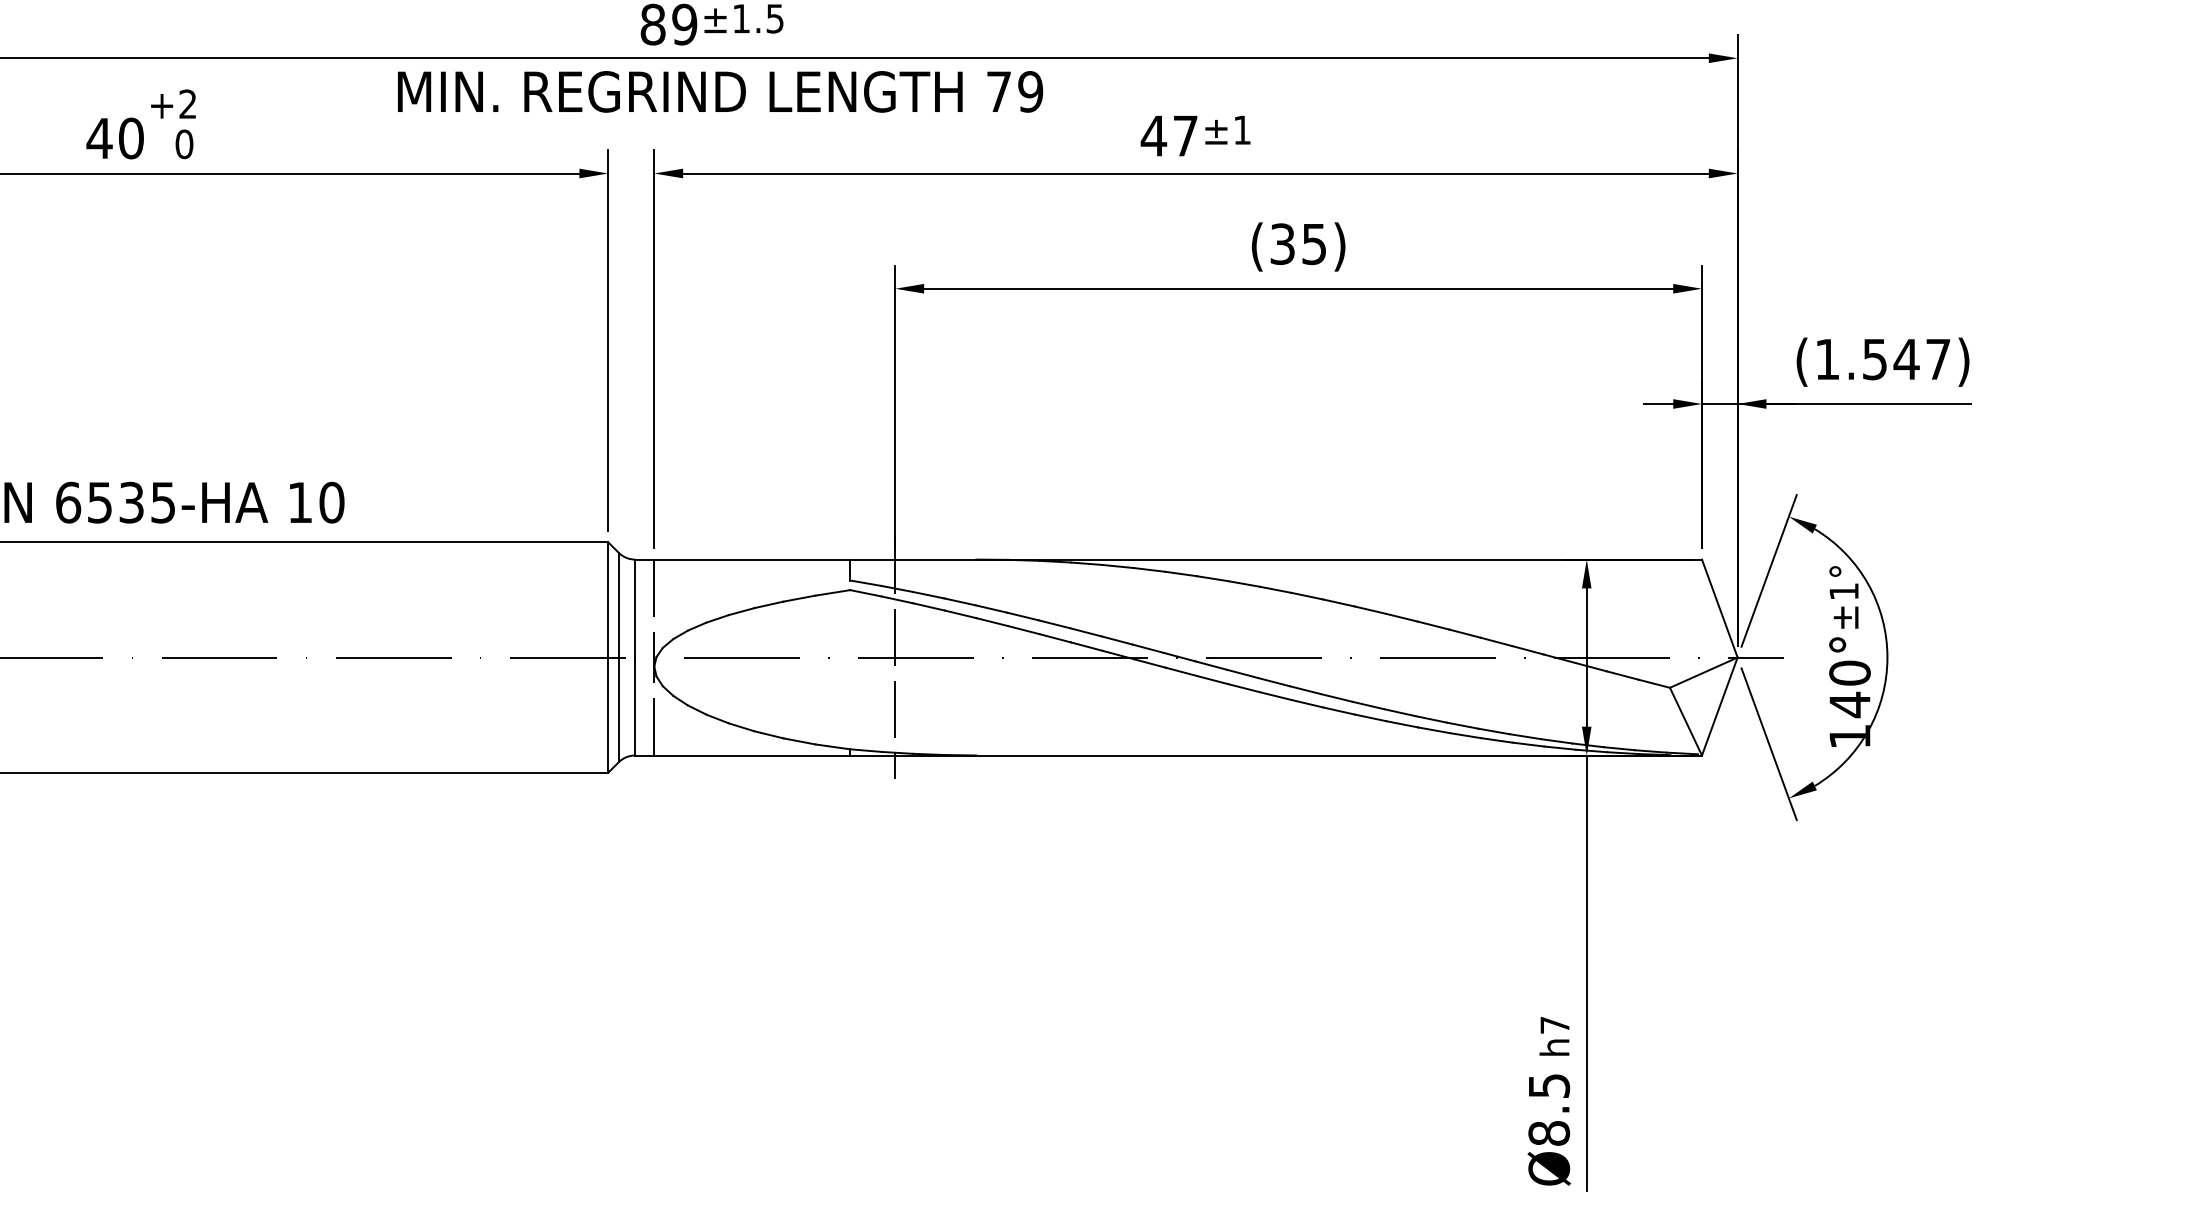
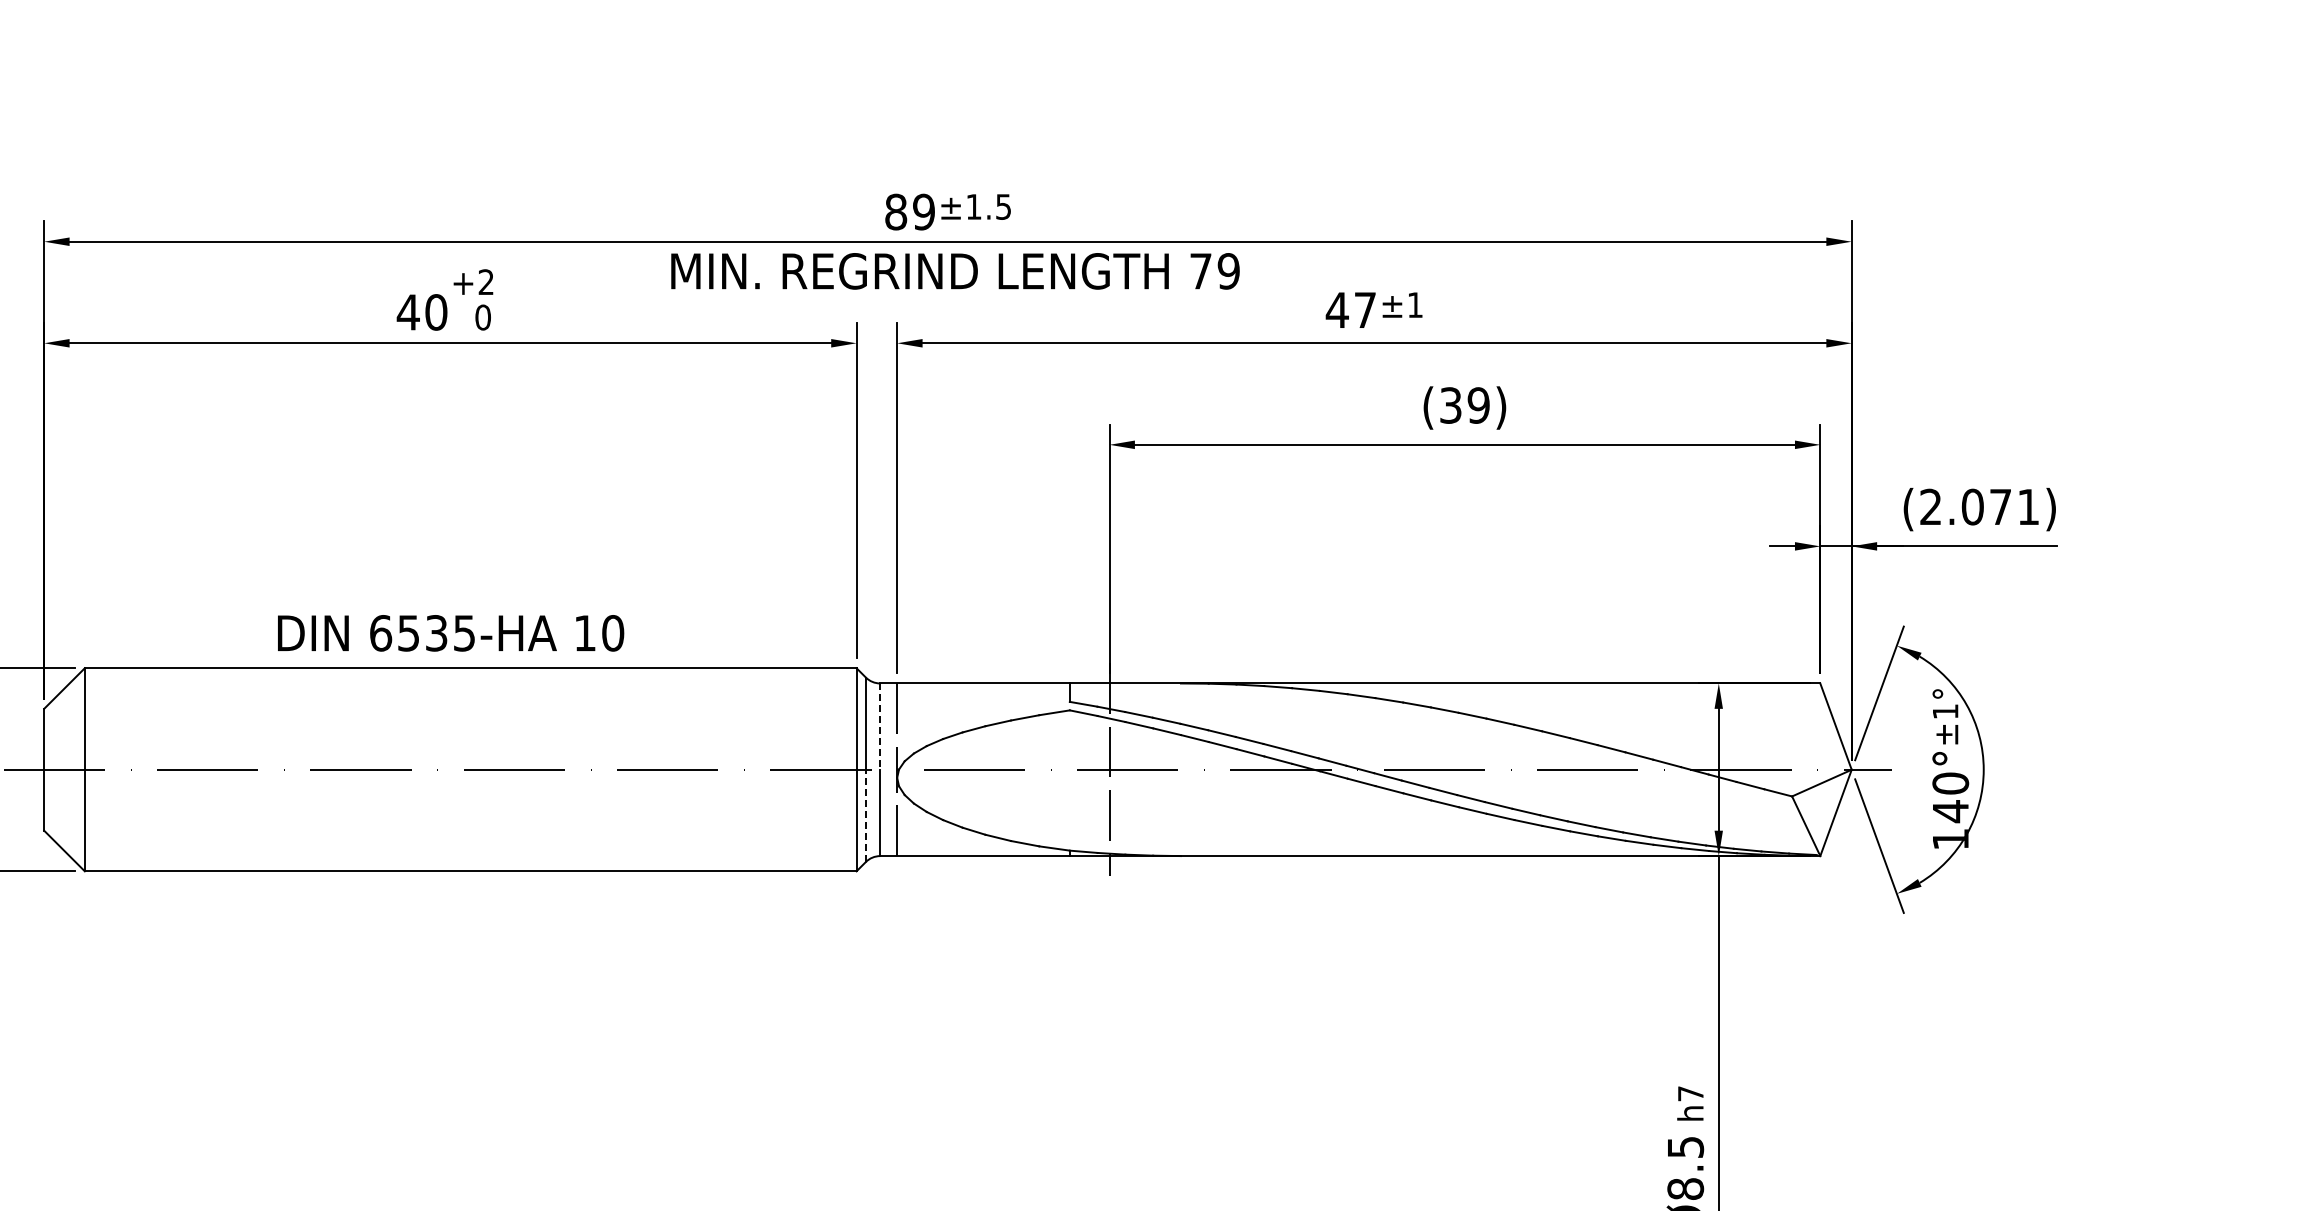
text: (1314, 244) -> (1478, 405), (35) -> (39)
text: (1882, 358) -> (1979, 506), (1.547) -> (2.071)
line: (635, 609) -> (880, 727), solid -> dashed
line: (618, 709) -> (865, 815), solid -> dashed

